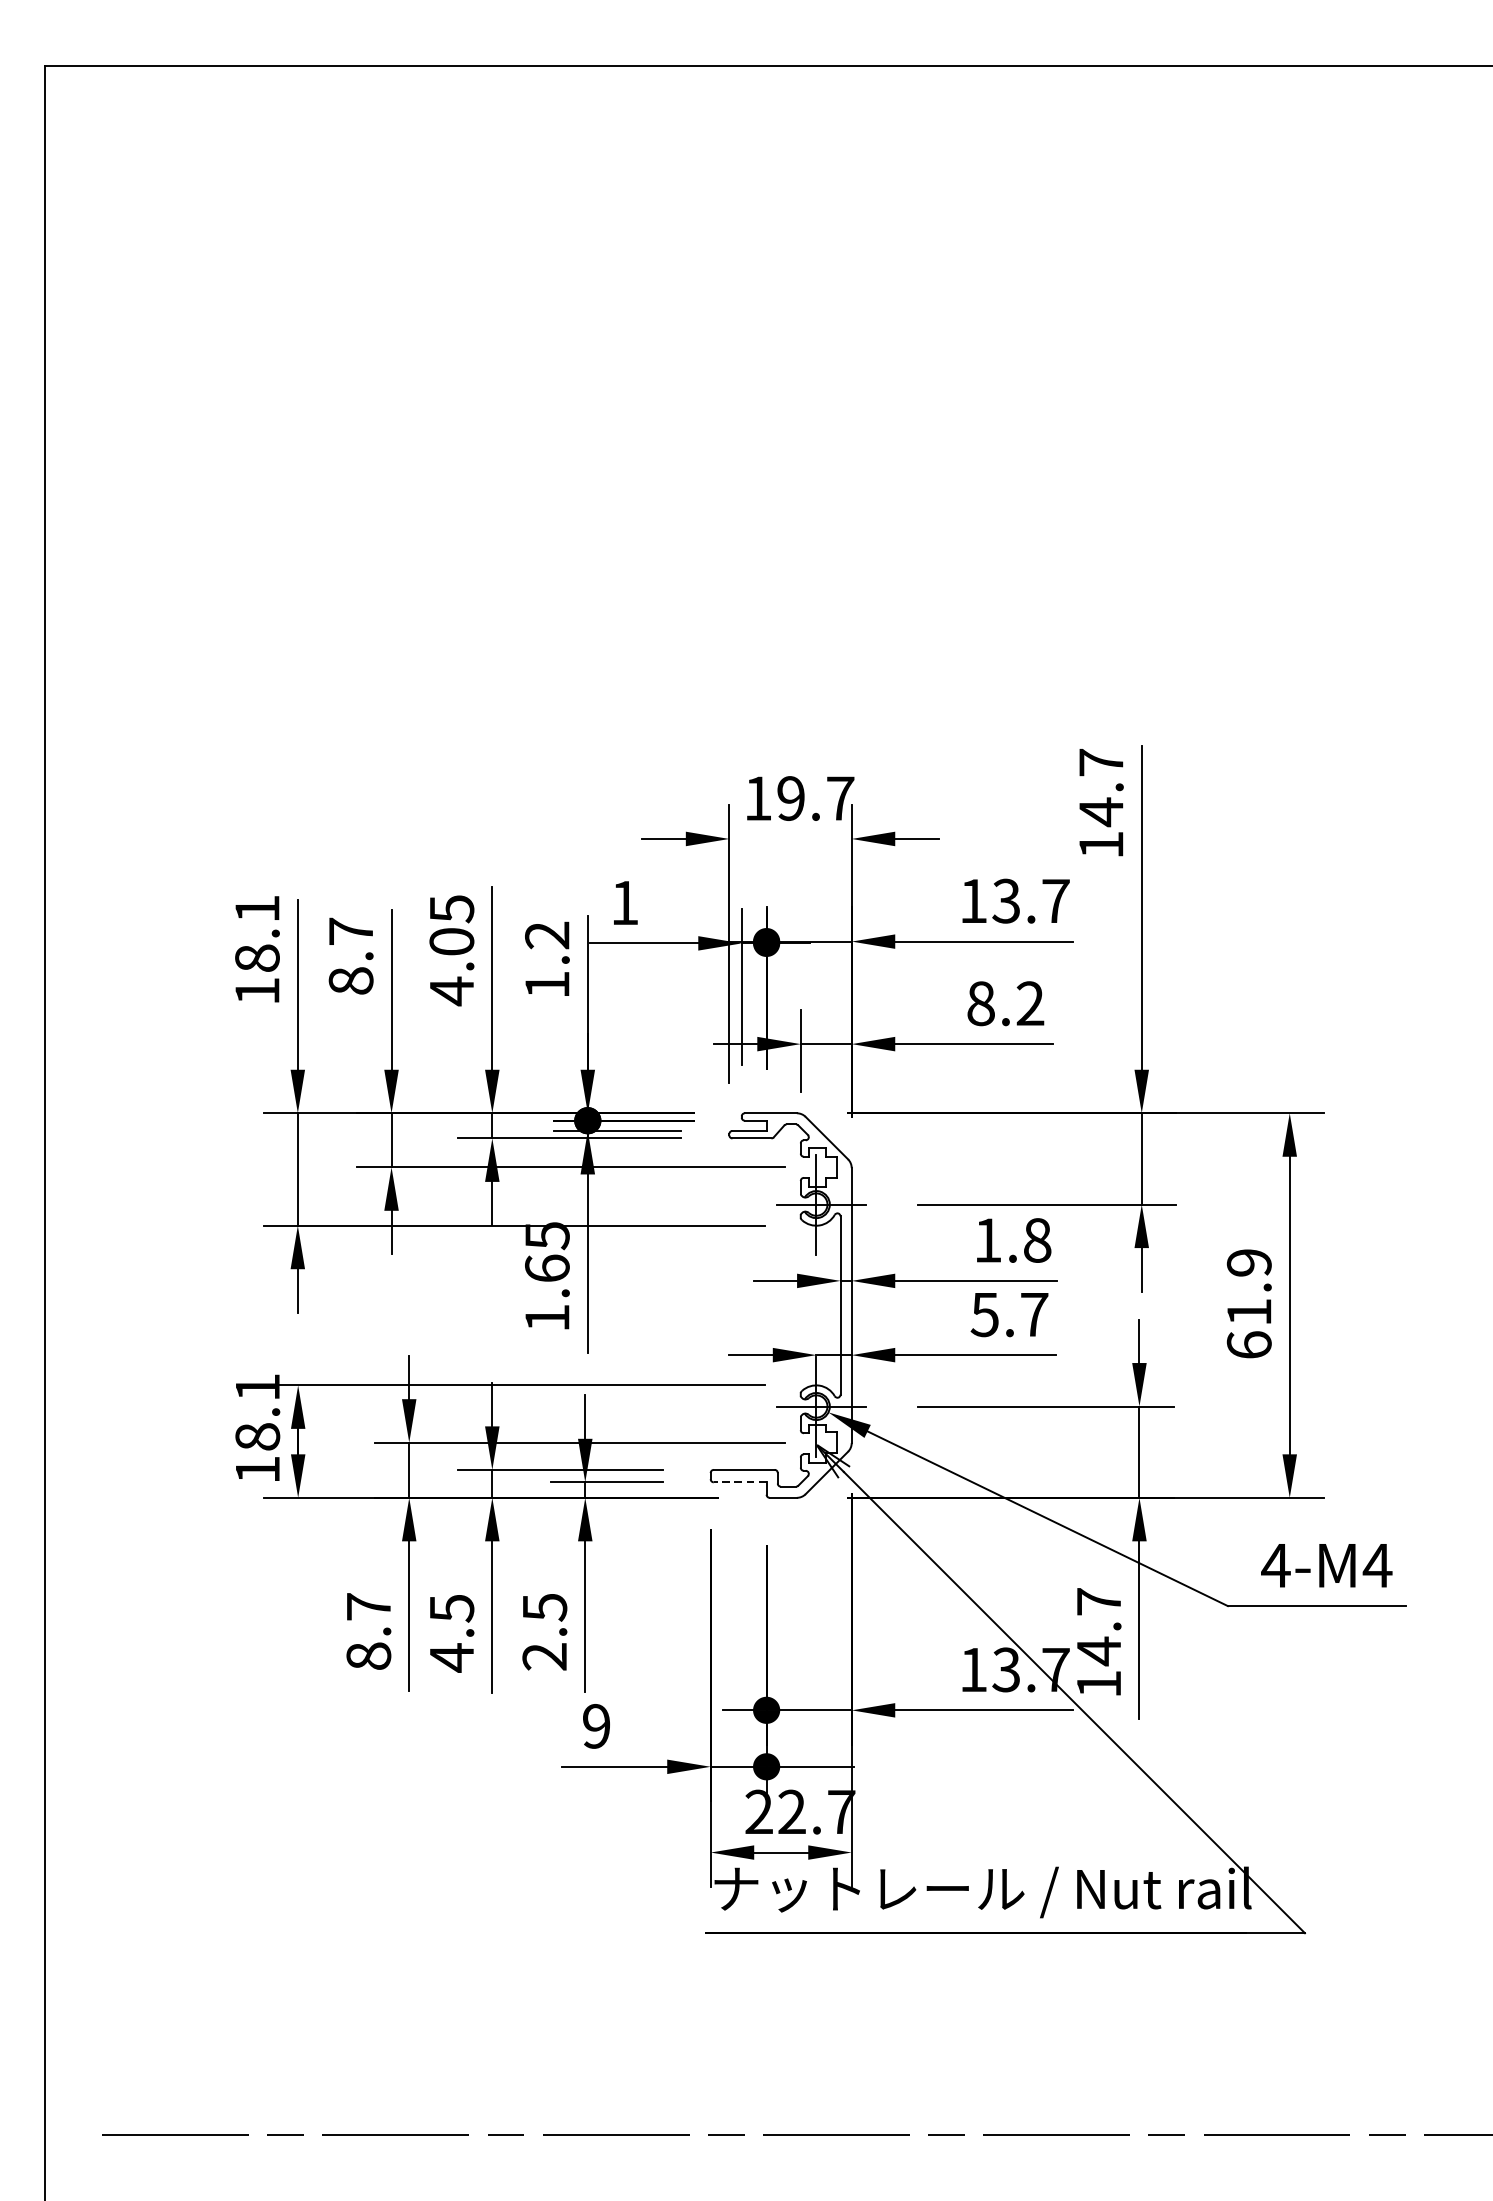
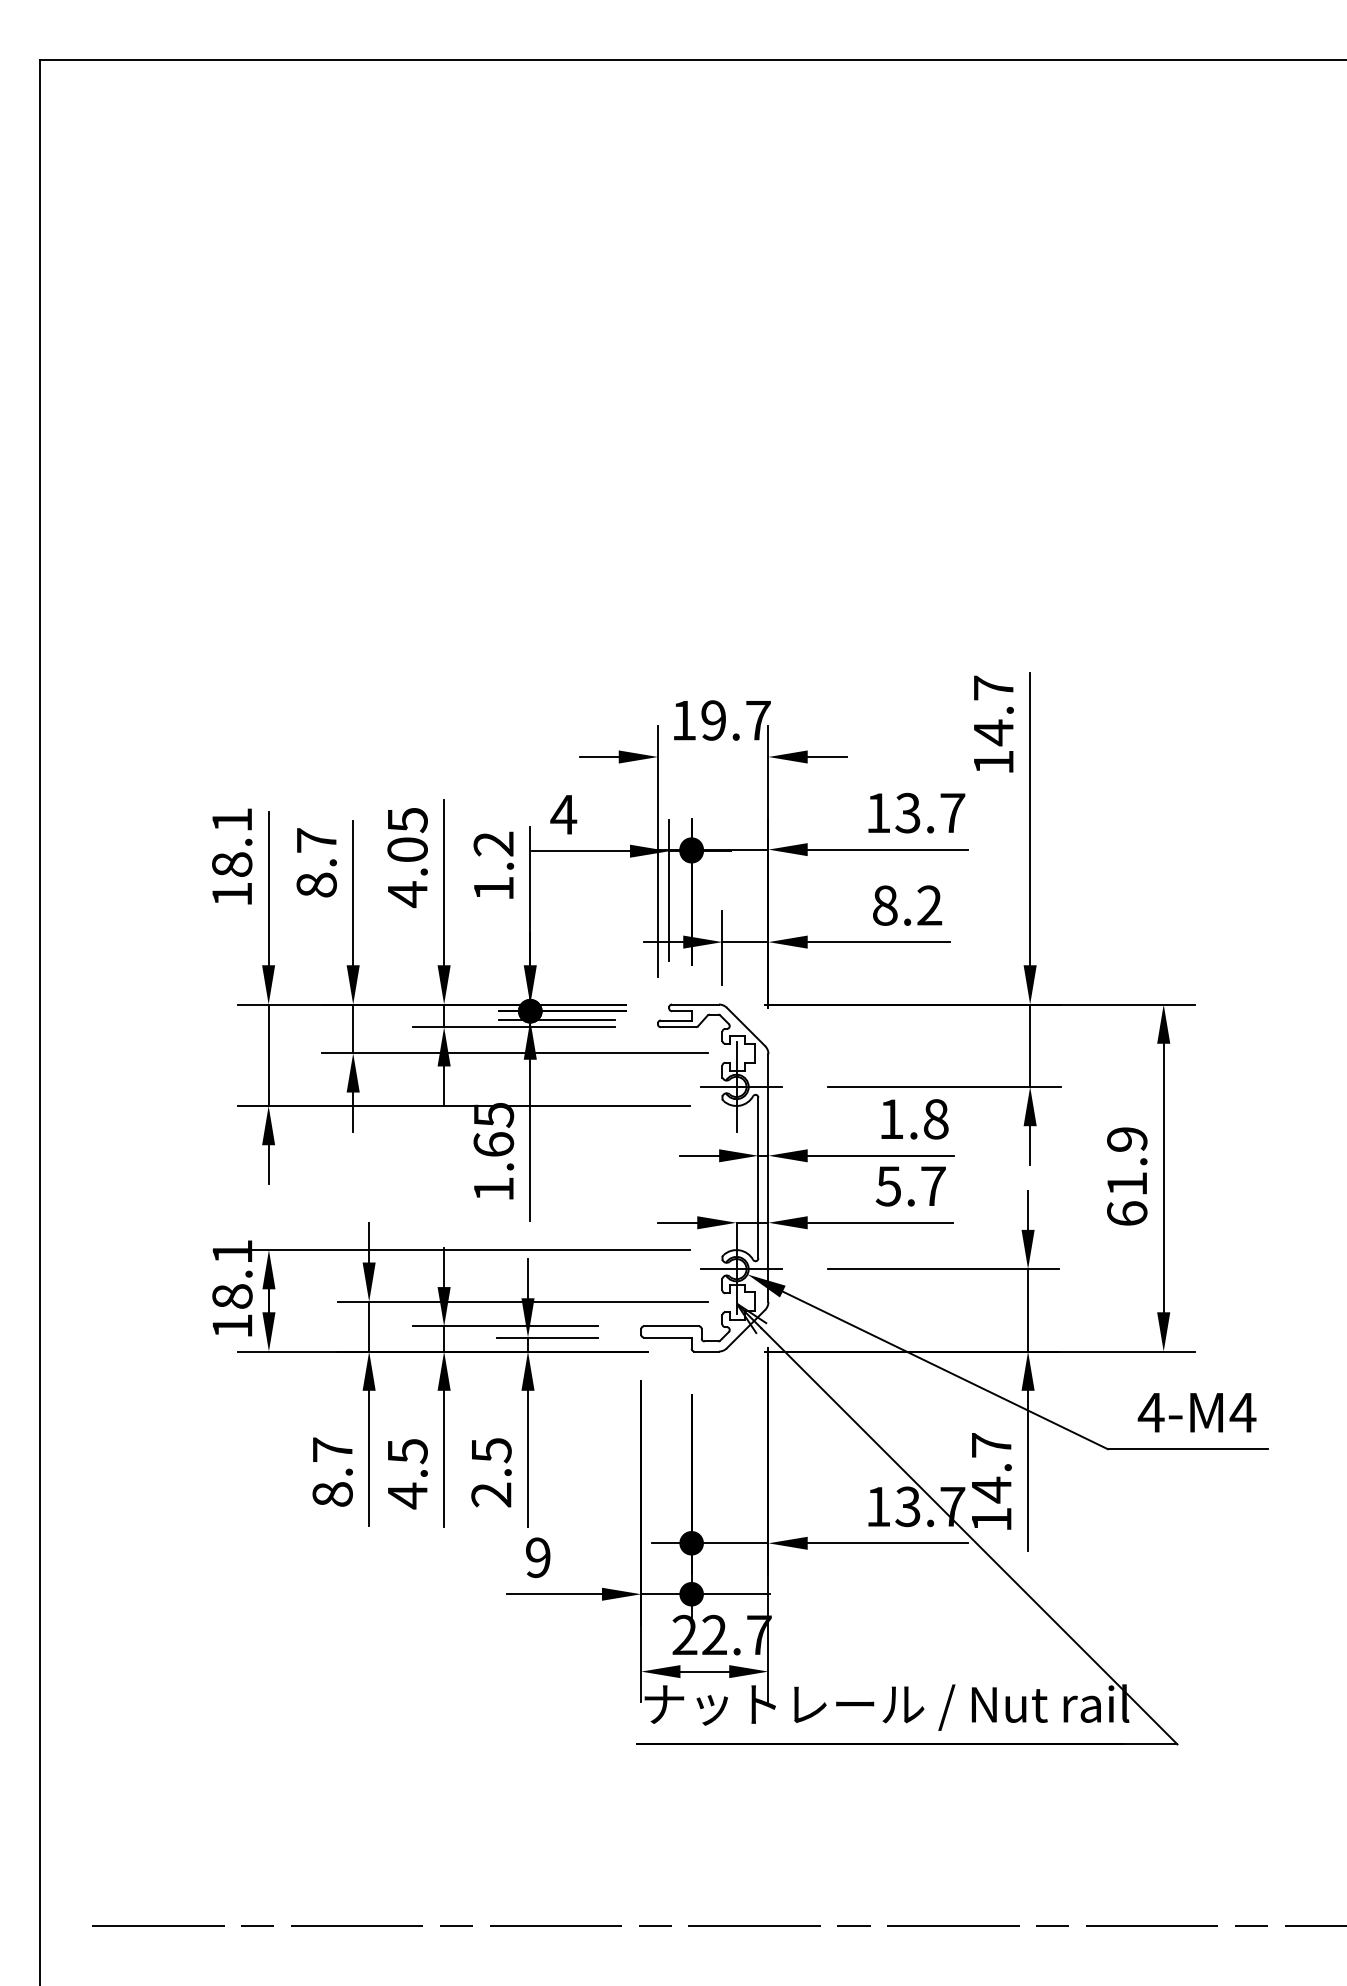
text: (624, 902) -> (563, 814), 1 -> 4
line: (739, 1482) -> (667, 1337), dashed -> solid

